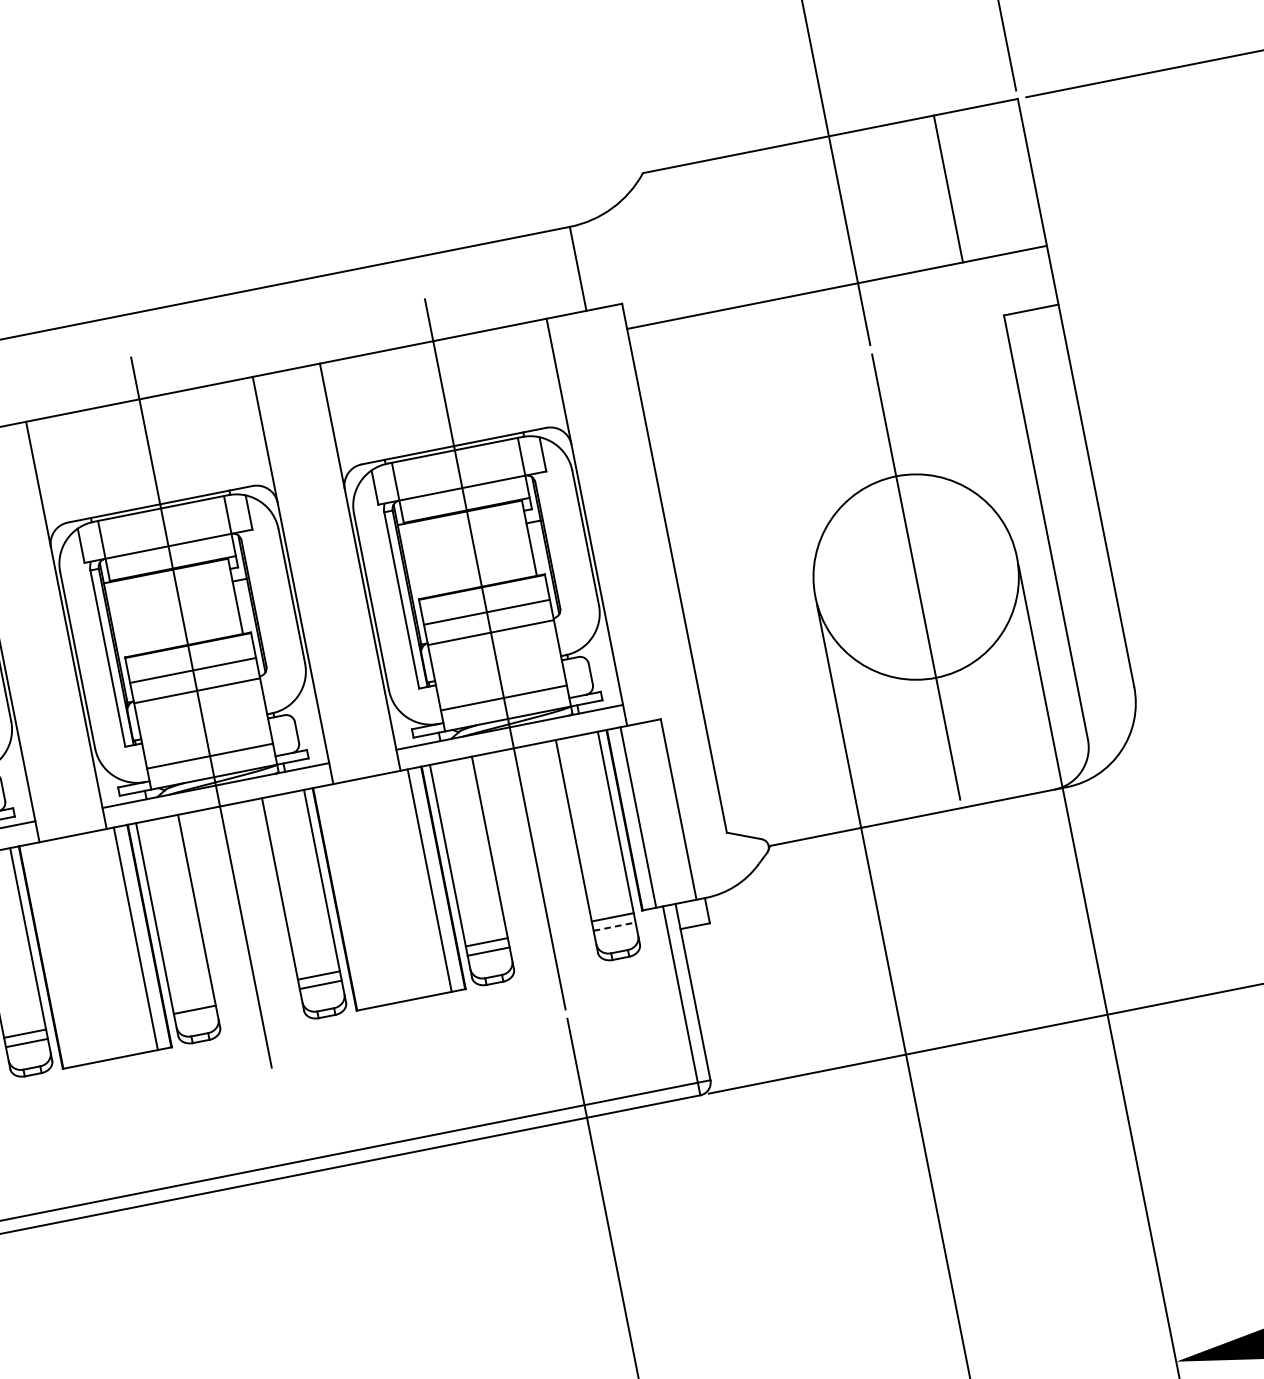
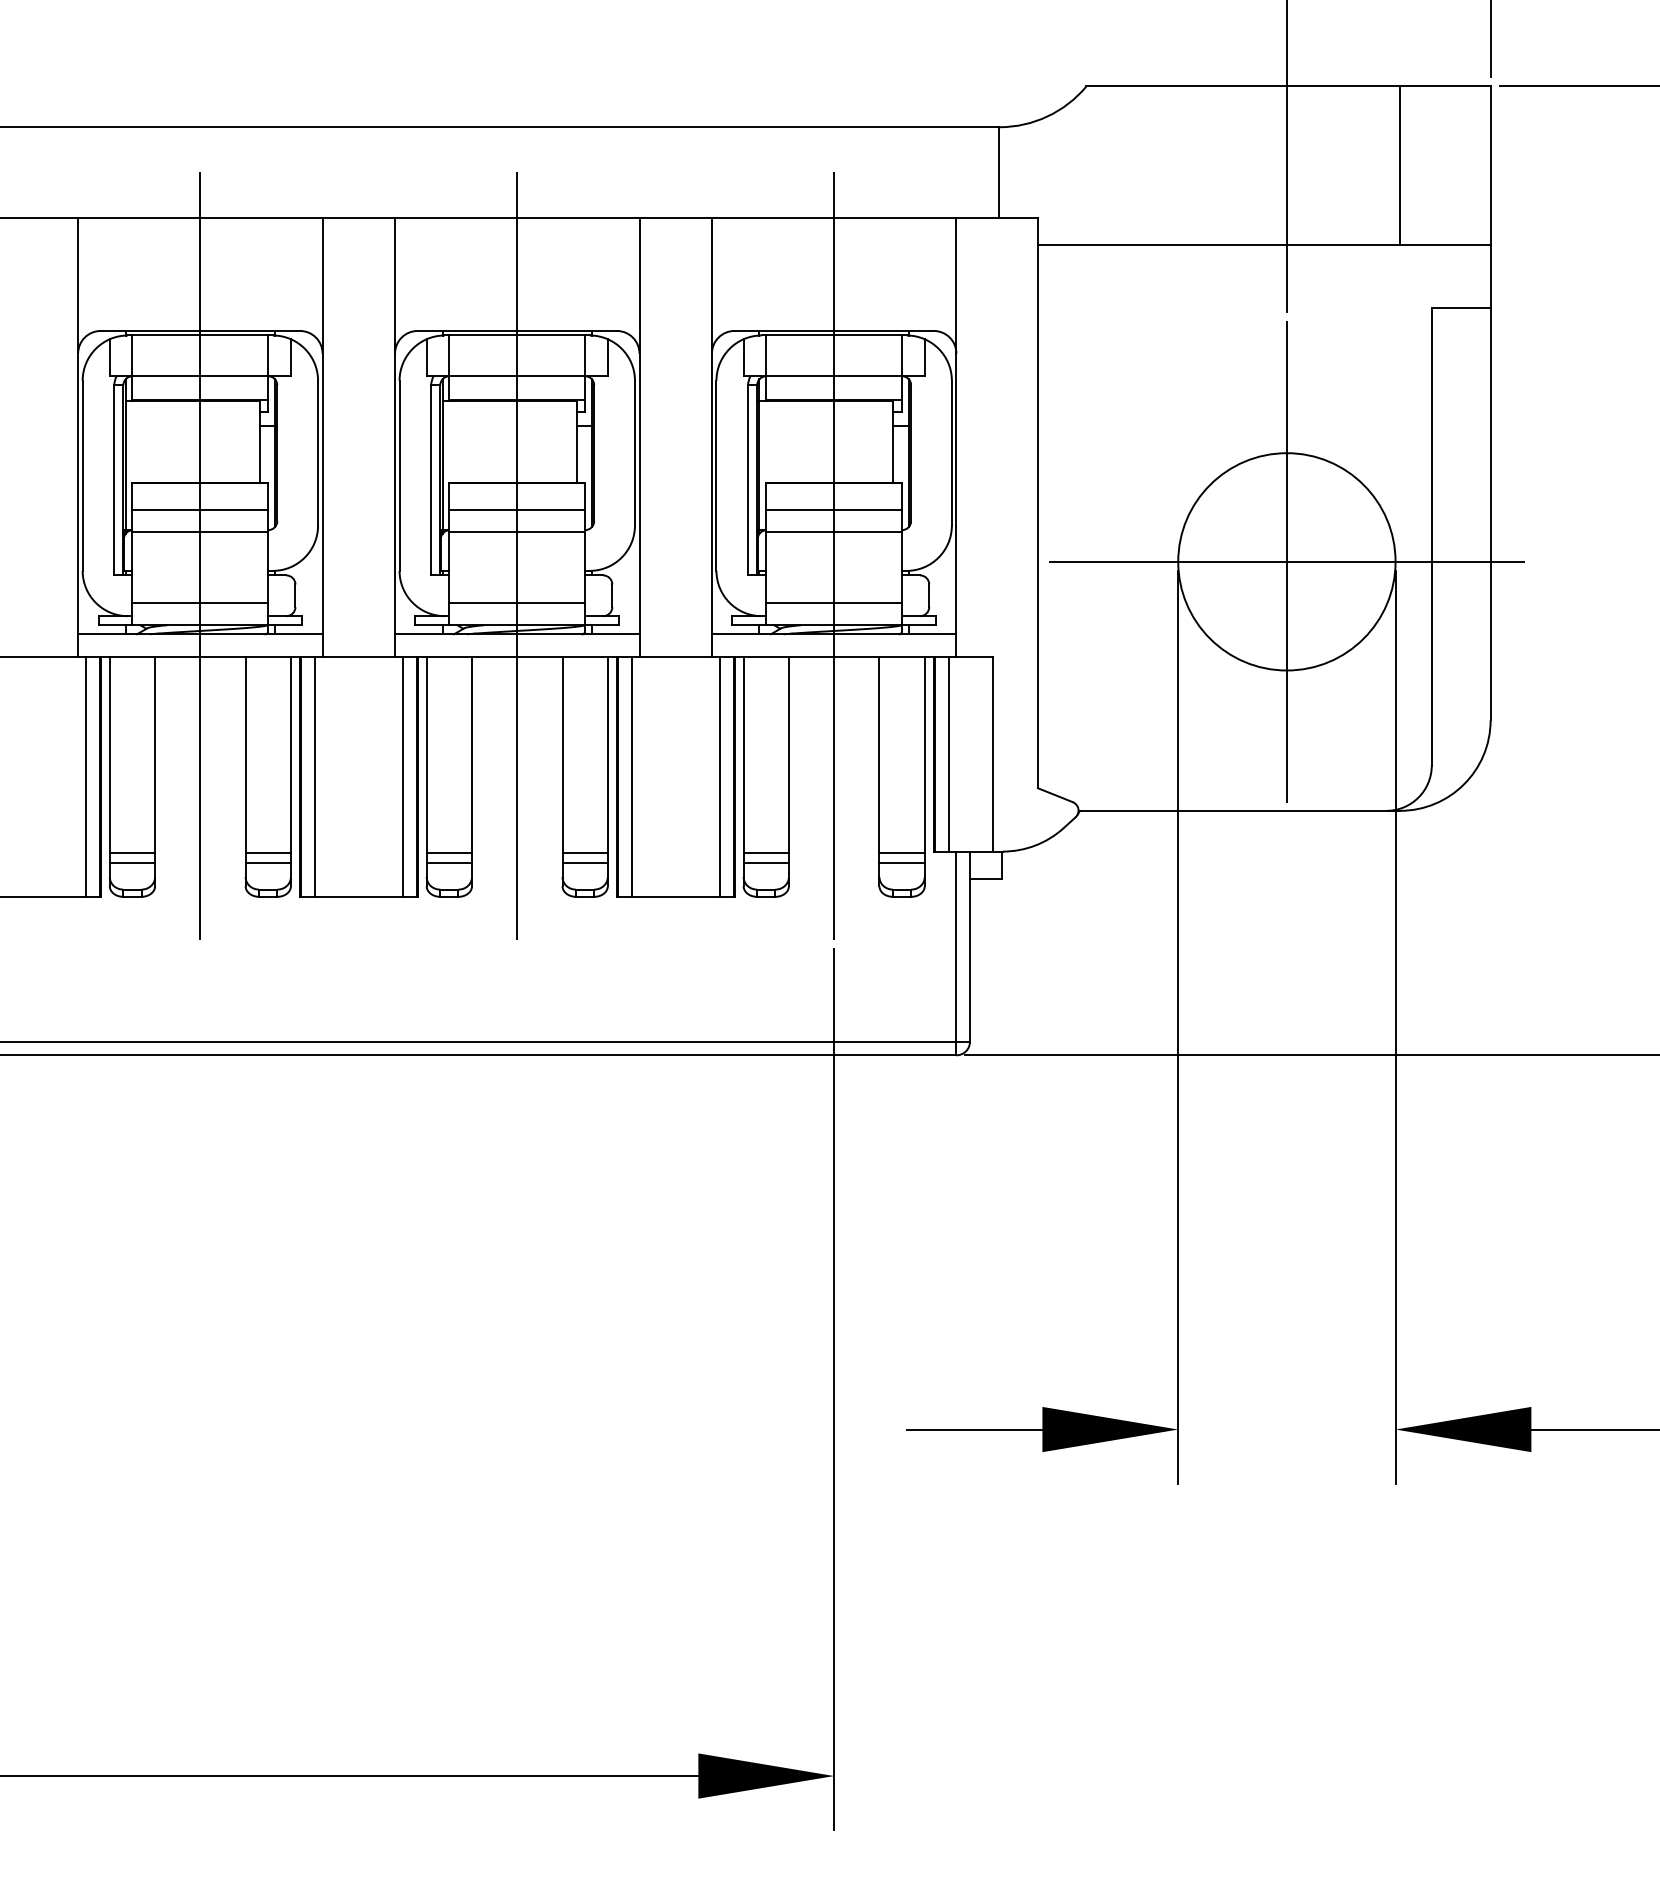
line: (915, 576) -> (1286, 561), added
line: (348, 896) -> (632, 776), added
line: (614, 926) -> (902, 862), dashed -> solid
line: (54, 954) -> (315, 776), added
line: (193, 1000) -> (449, 852), added

